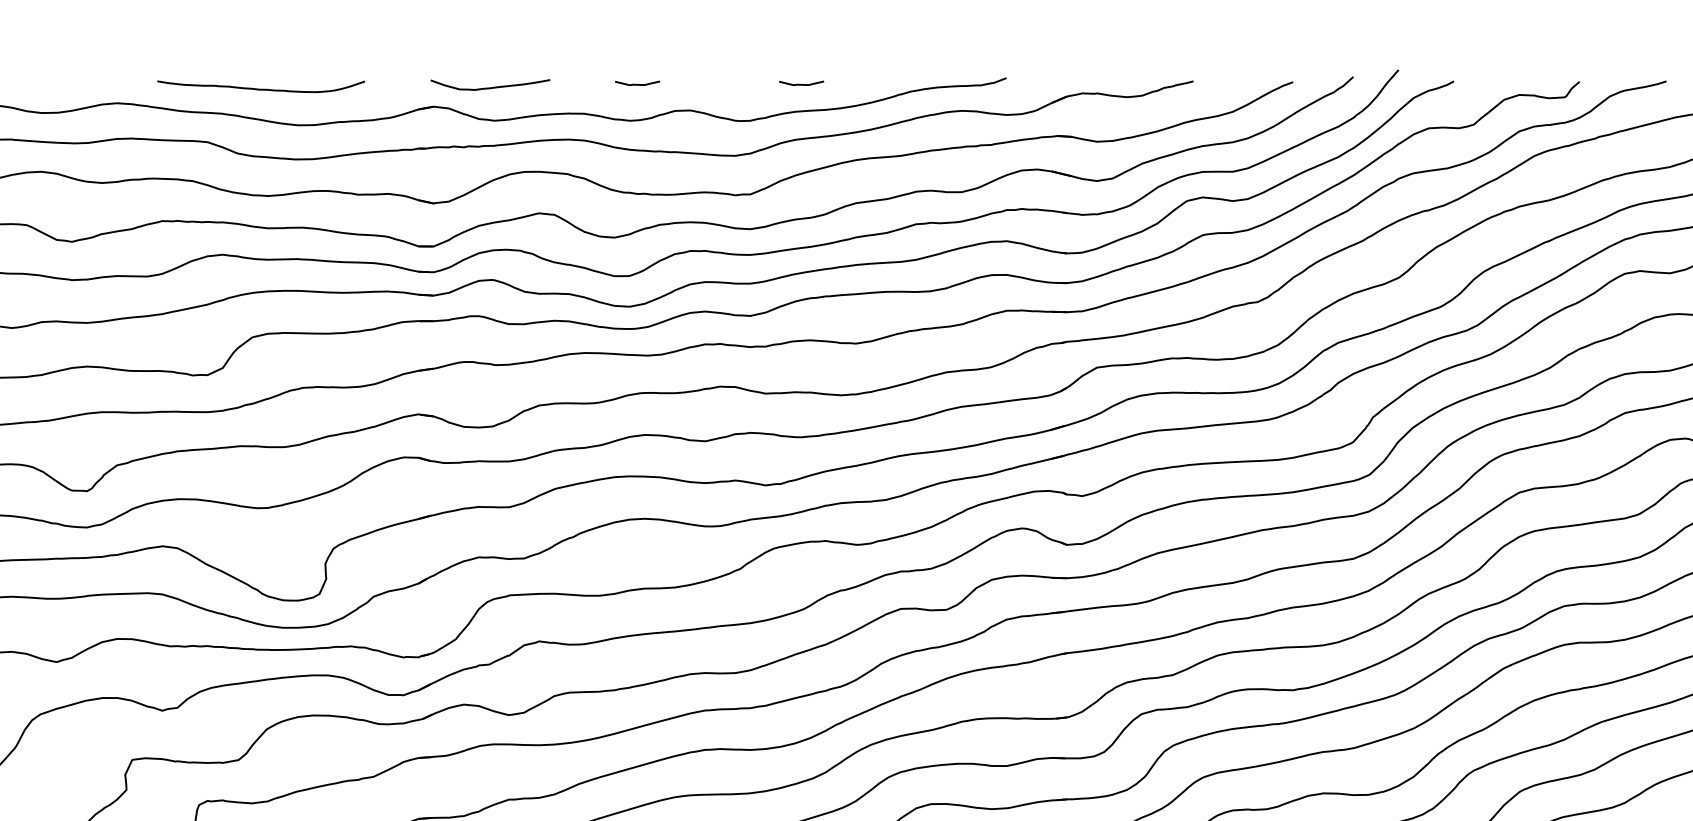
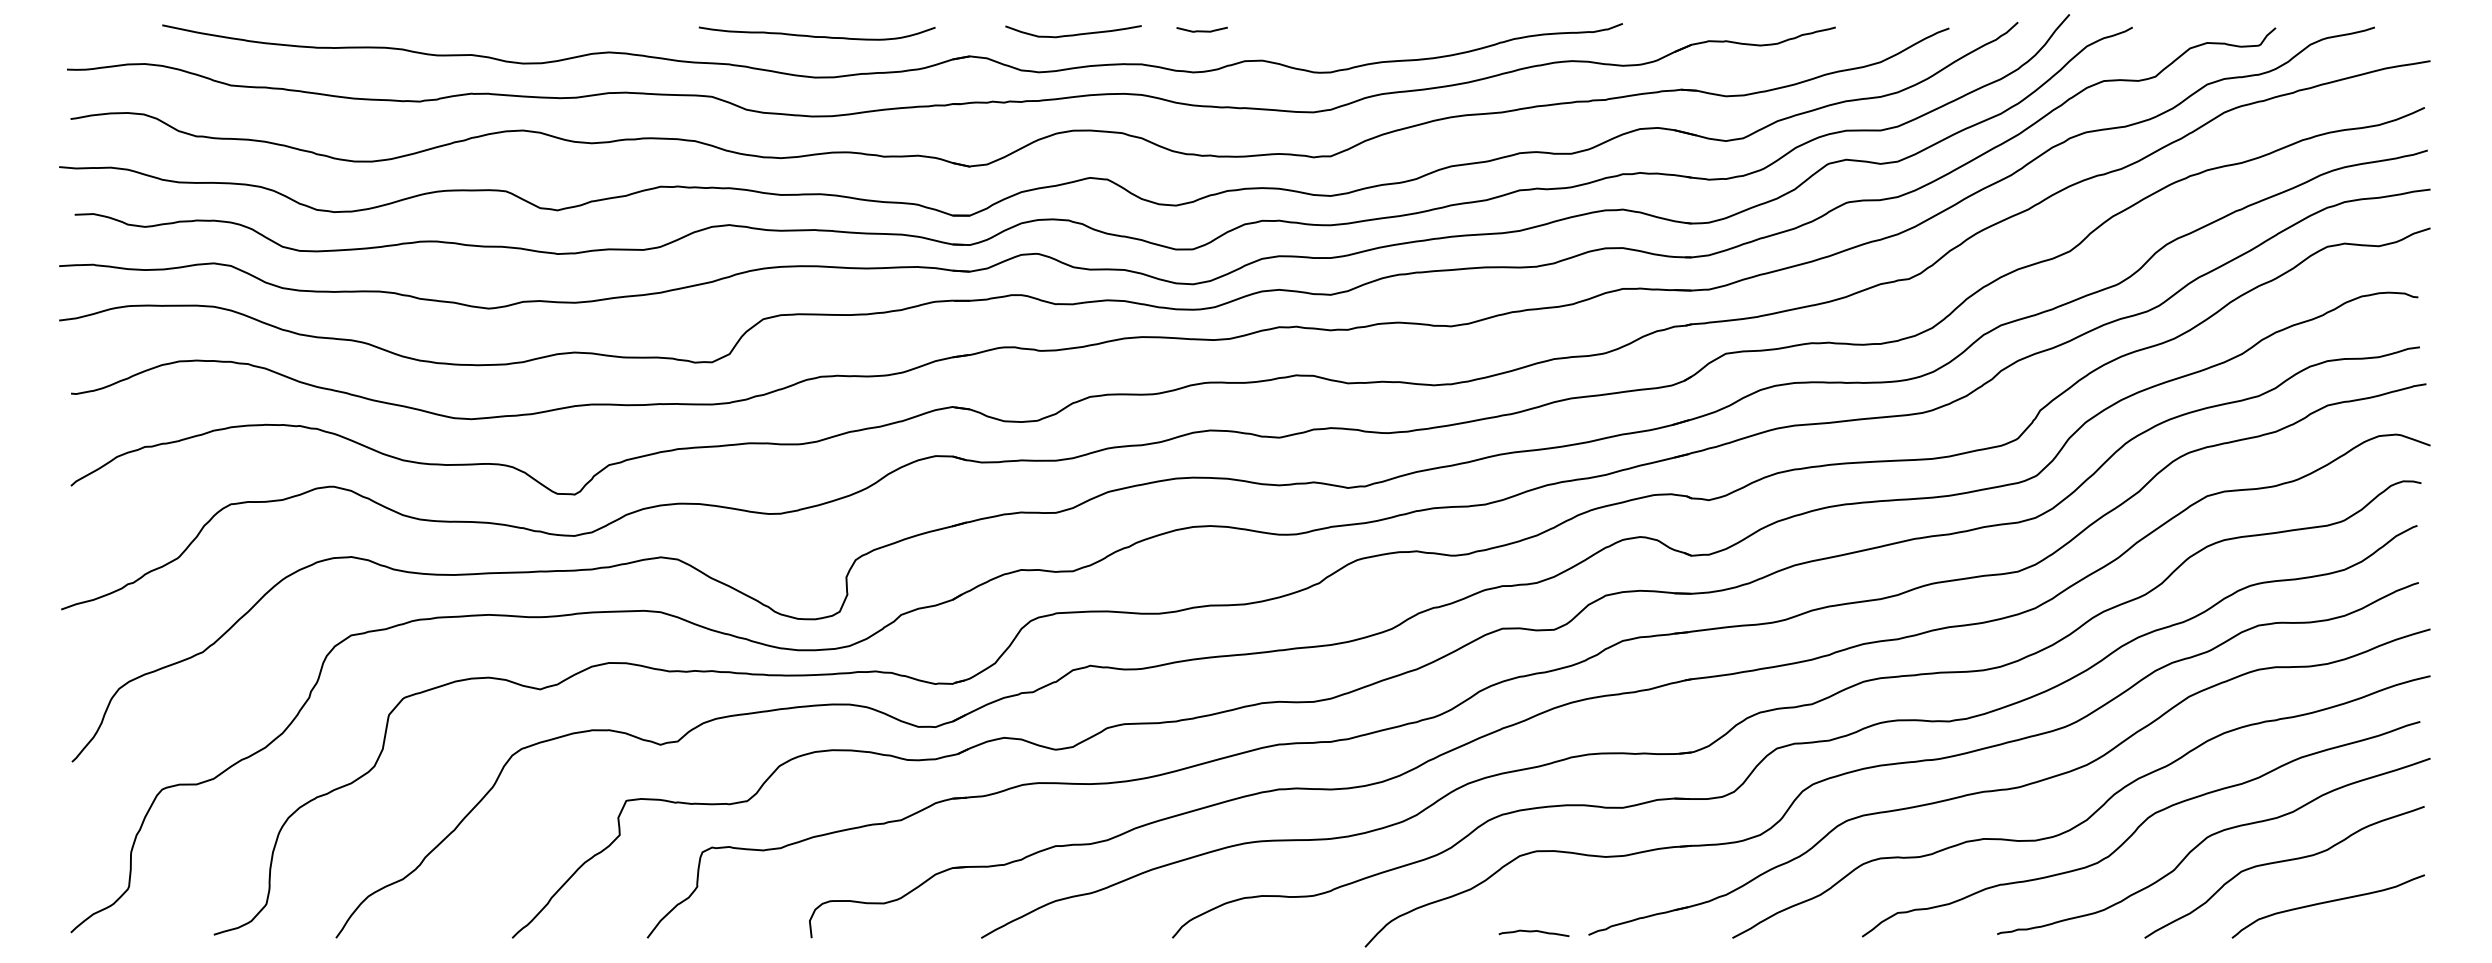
curve: (801, 84) -> (1388, 30), removed
curve: (490, 87) -> (1073, 34), moved
curve: (260, 89) -> (816, 36), moved

